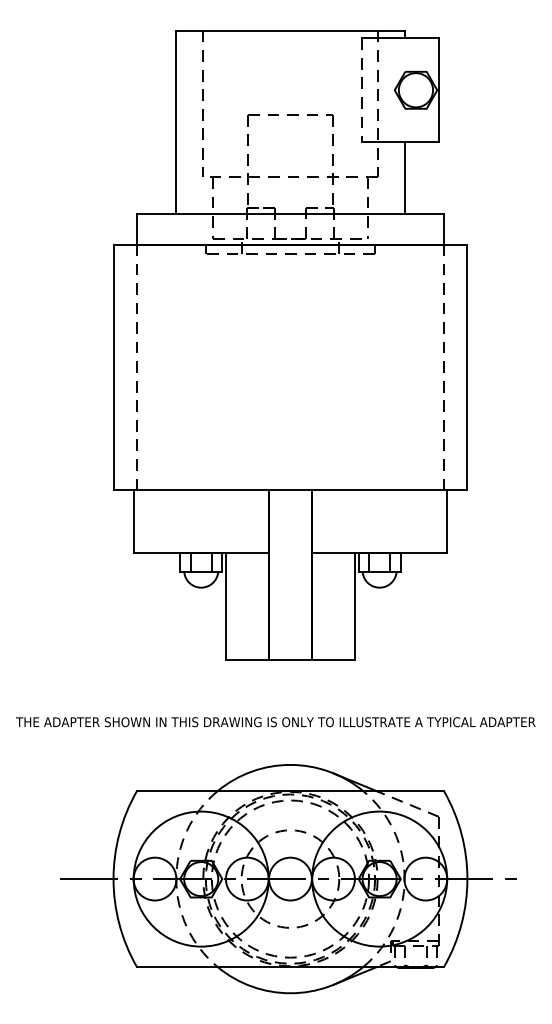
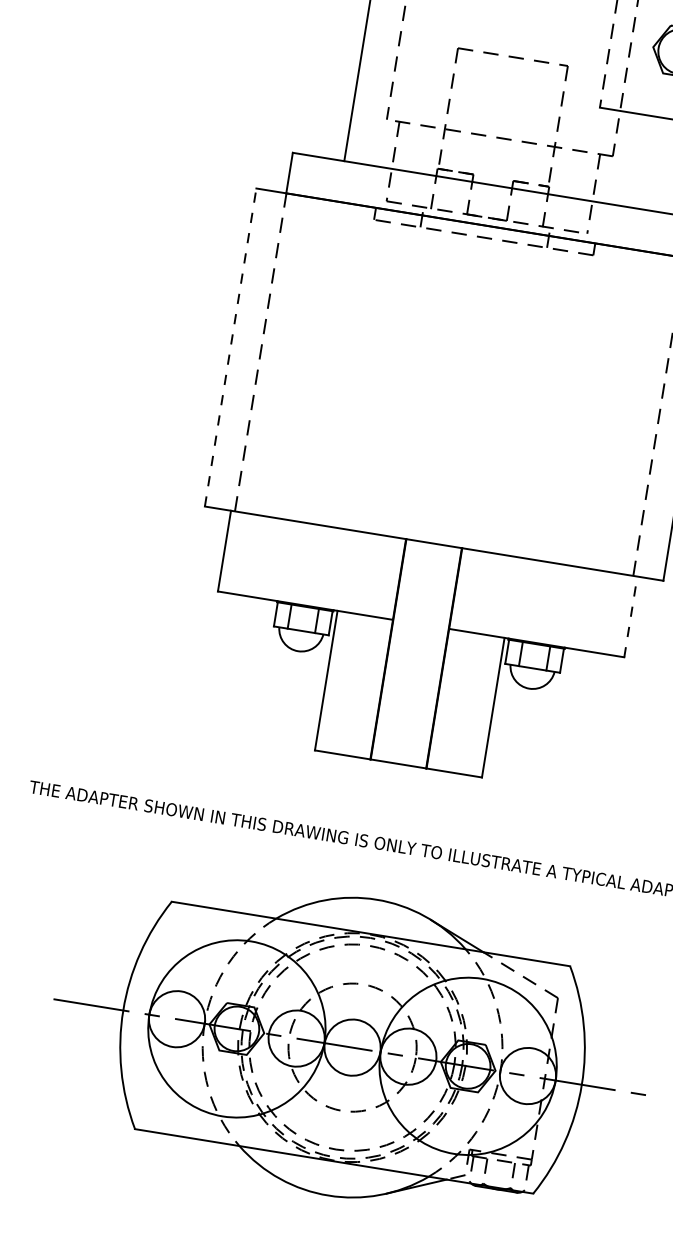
line: (404, 177) -> (647, 162), removed
line: (113, 367) -> (230, 347), solid -> dashed
line: (447, 520) -> (631, 615), solid -> dashed

